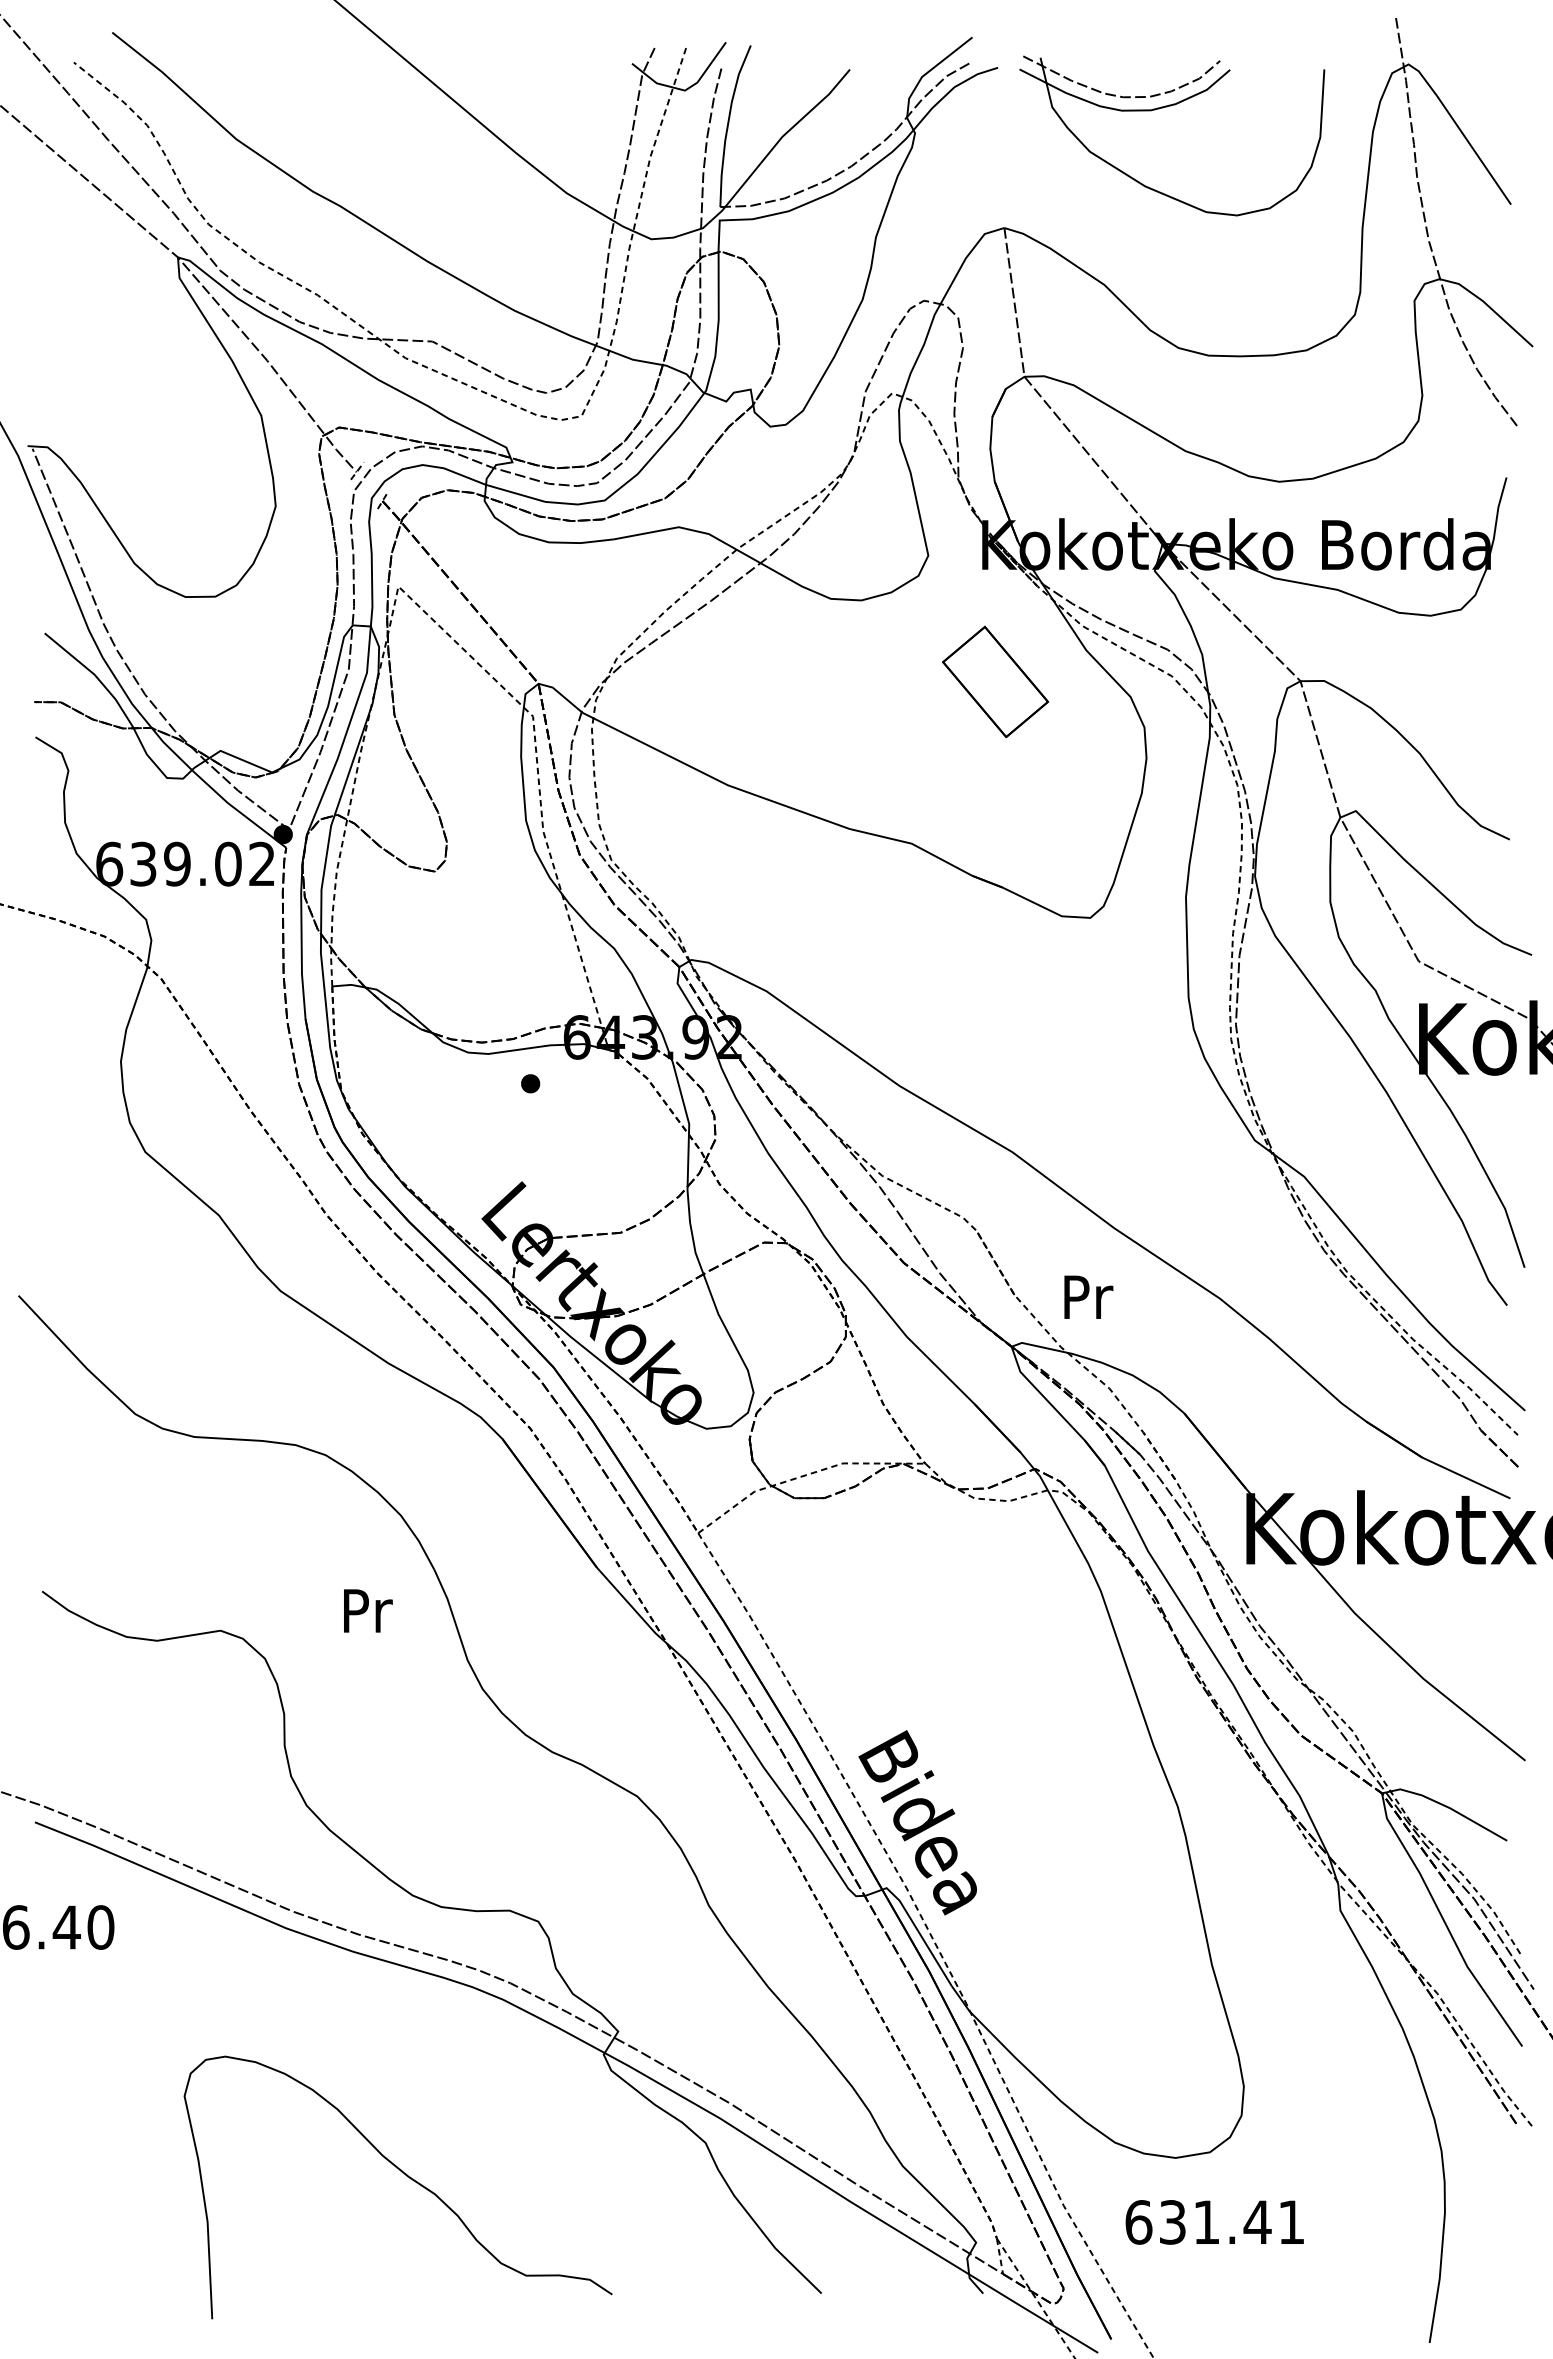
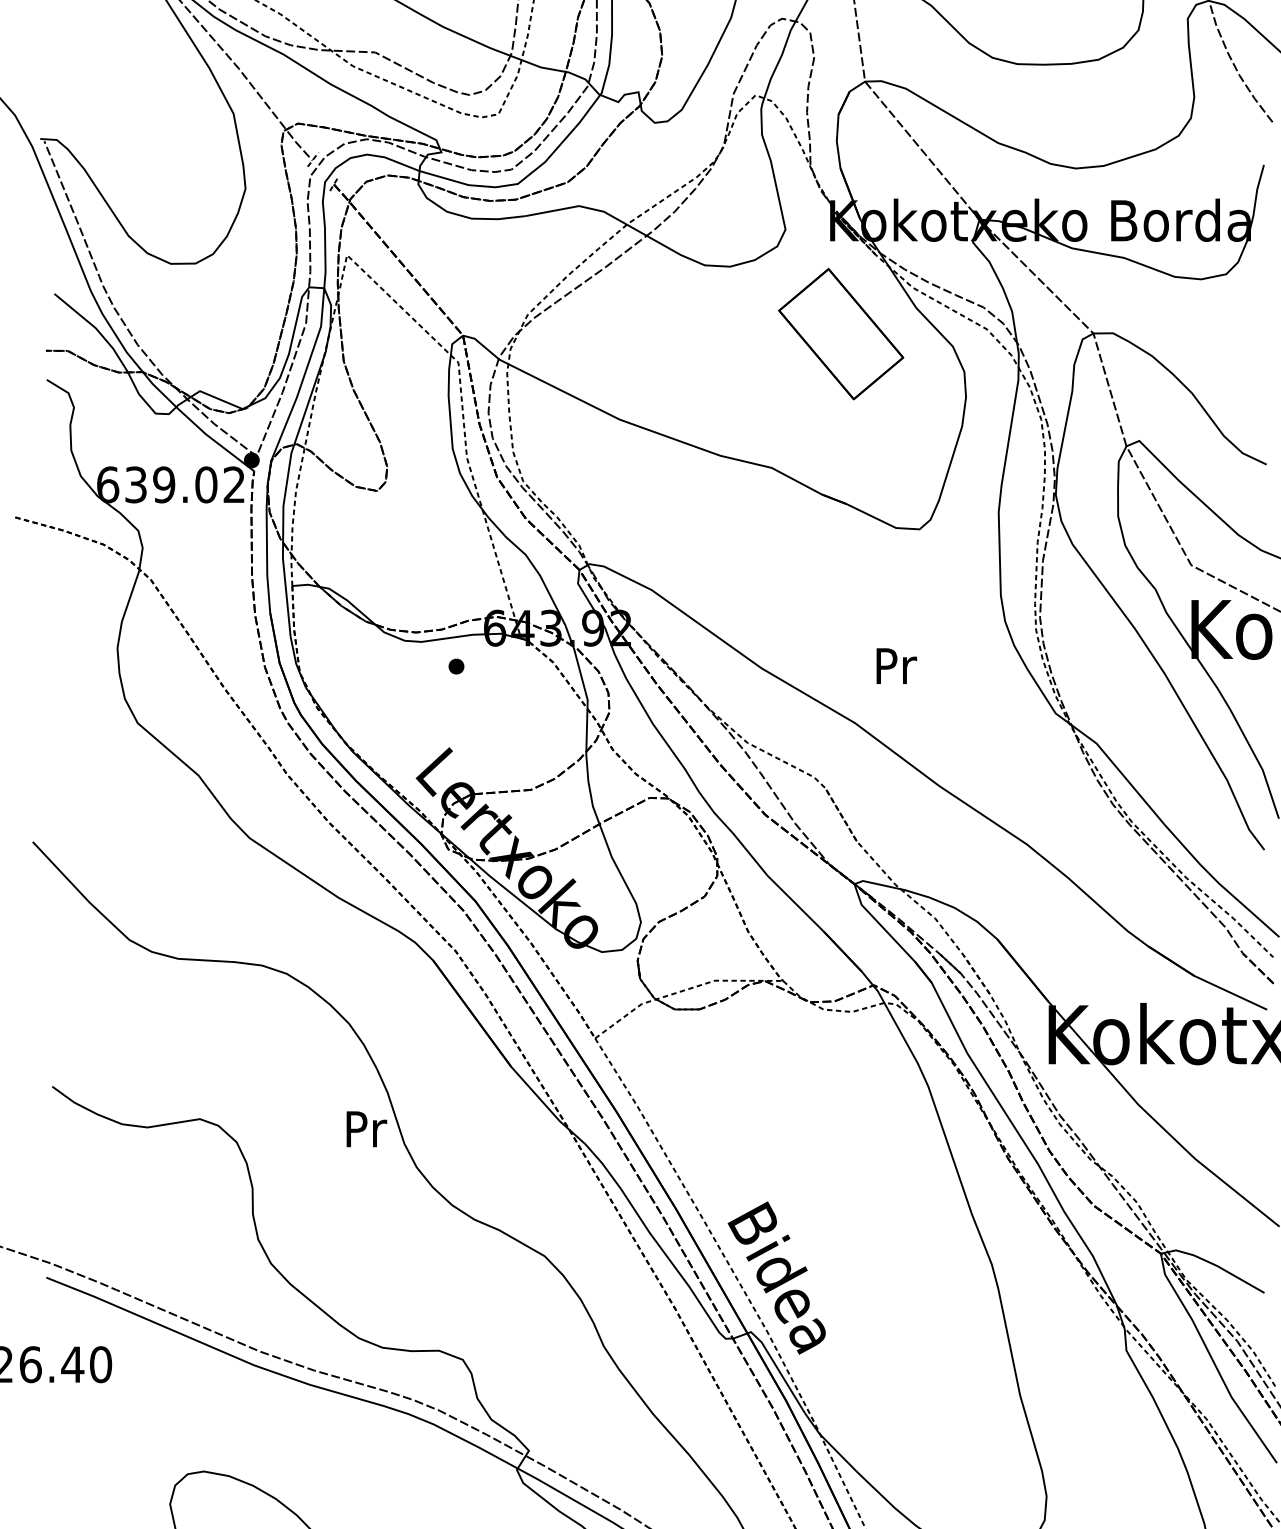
part: (995, 681) -> (841, 333), size x1.43
text: (1088, 1296) -> (896, 665), moved
text: (368, 1610) -> (367, 1128), moved

